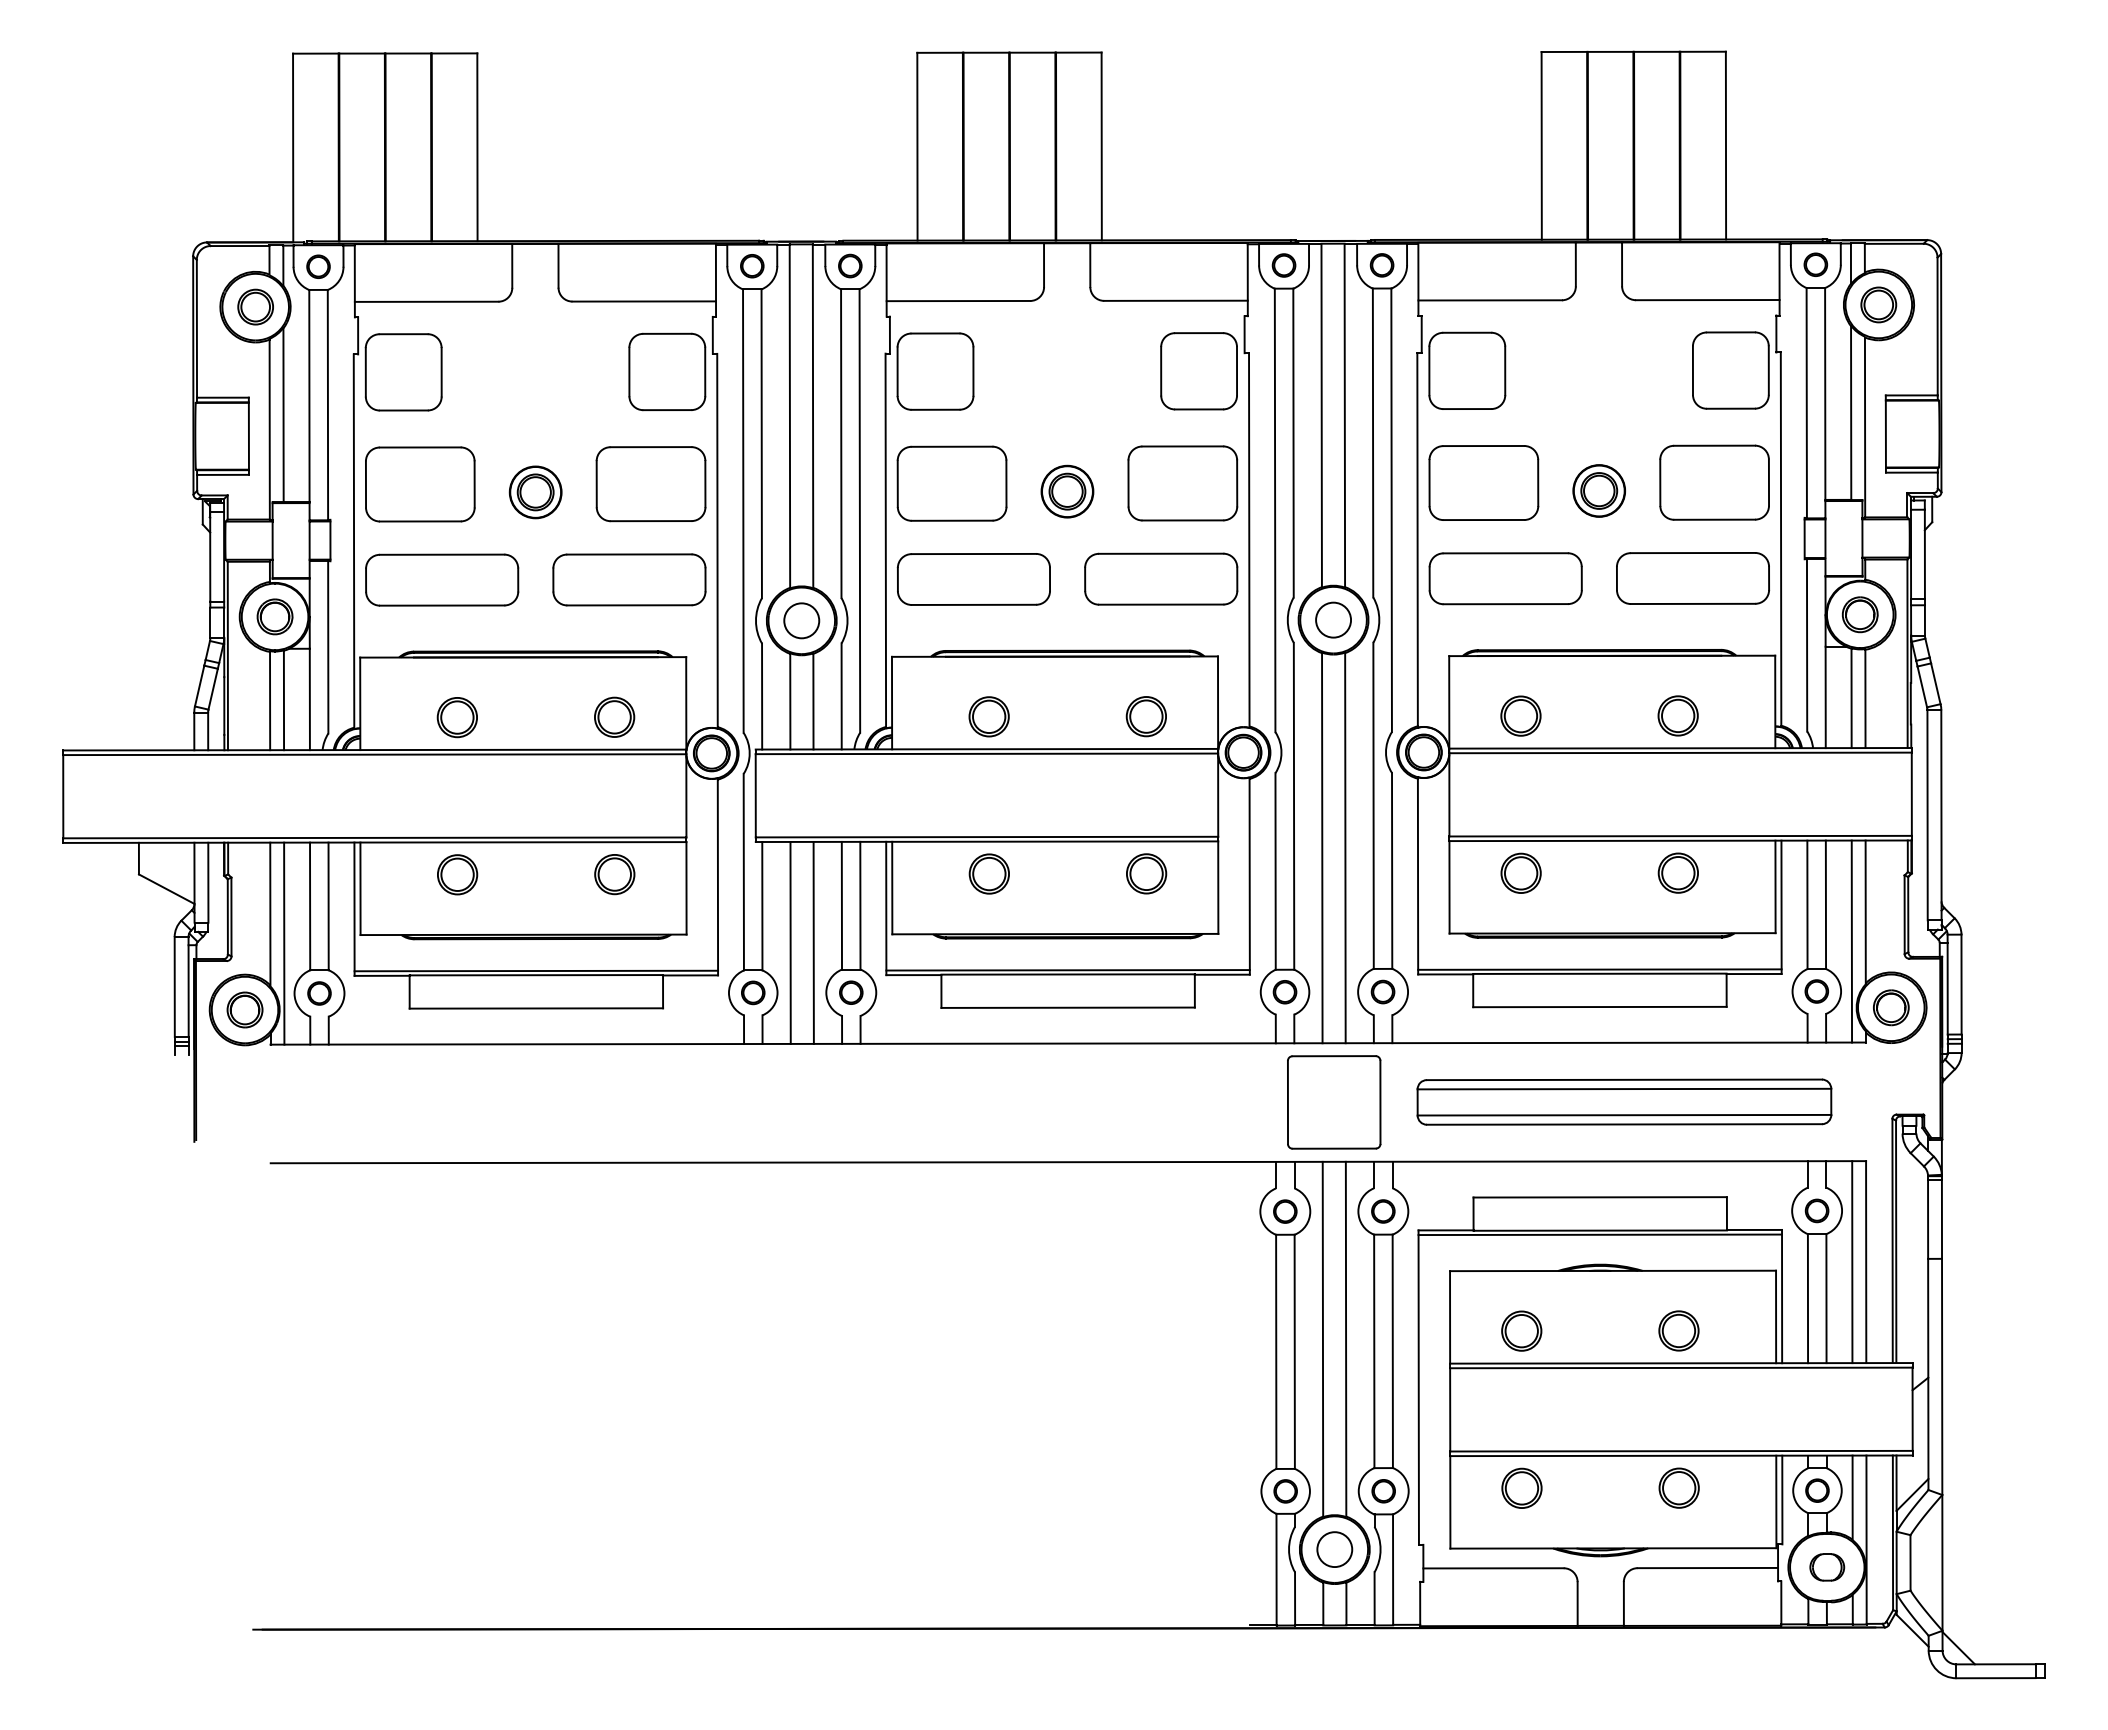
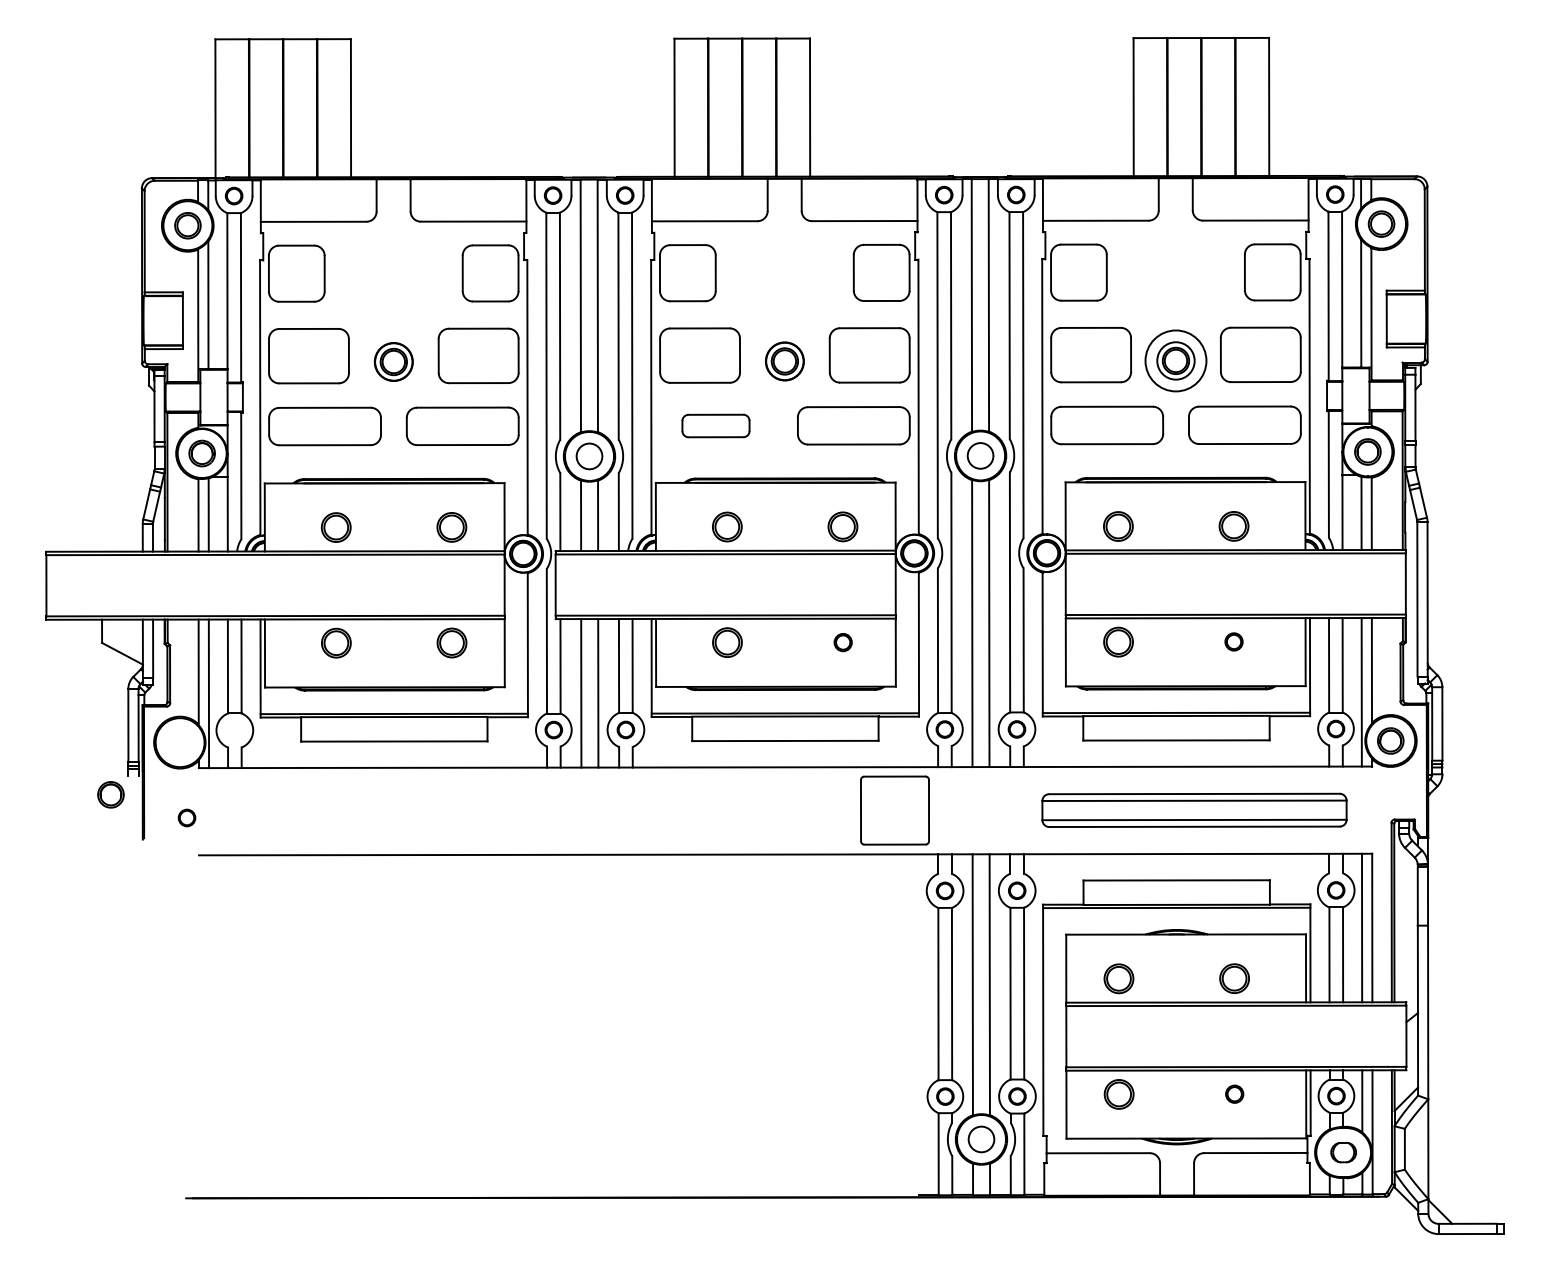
circle: (1599, 490) -> (1176, 360), size x1.6
part: (973, 579) -> (715, 426), size x0.6
part: (1677, 872) -> (1233, 641), size x0.6
part: (1146, 873) -> (843, 642), size x0.6
circle: (319, 993) -> (187, 818), moved
part: (244, 1009) -> (110, 794), moved
part: (1334, 1102) -> (895, 810), moved
part: (1678, 1487) -> (1234, 1093), size x0.6

